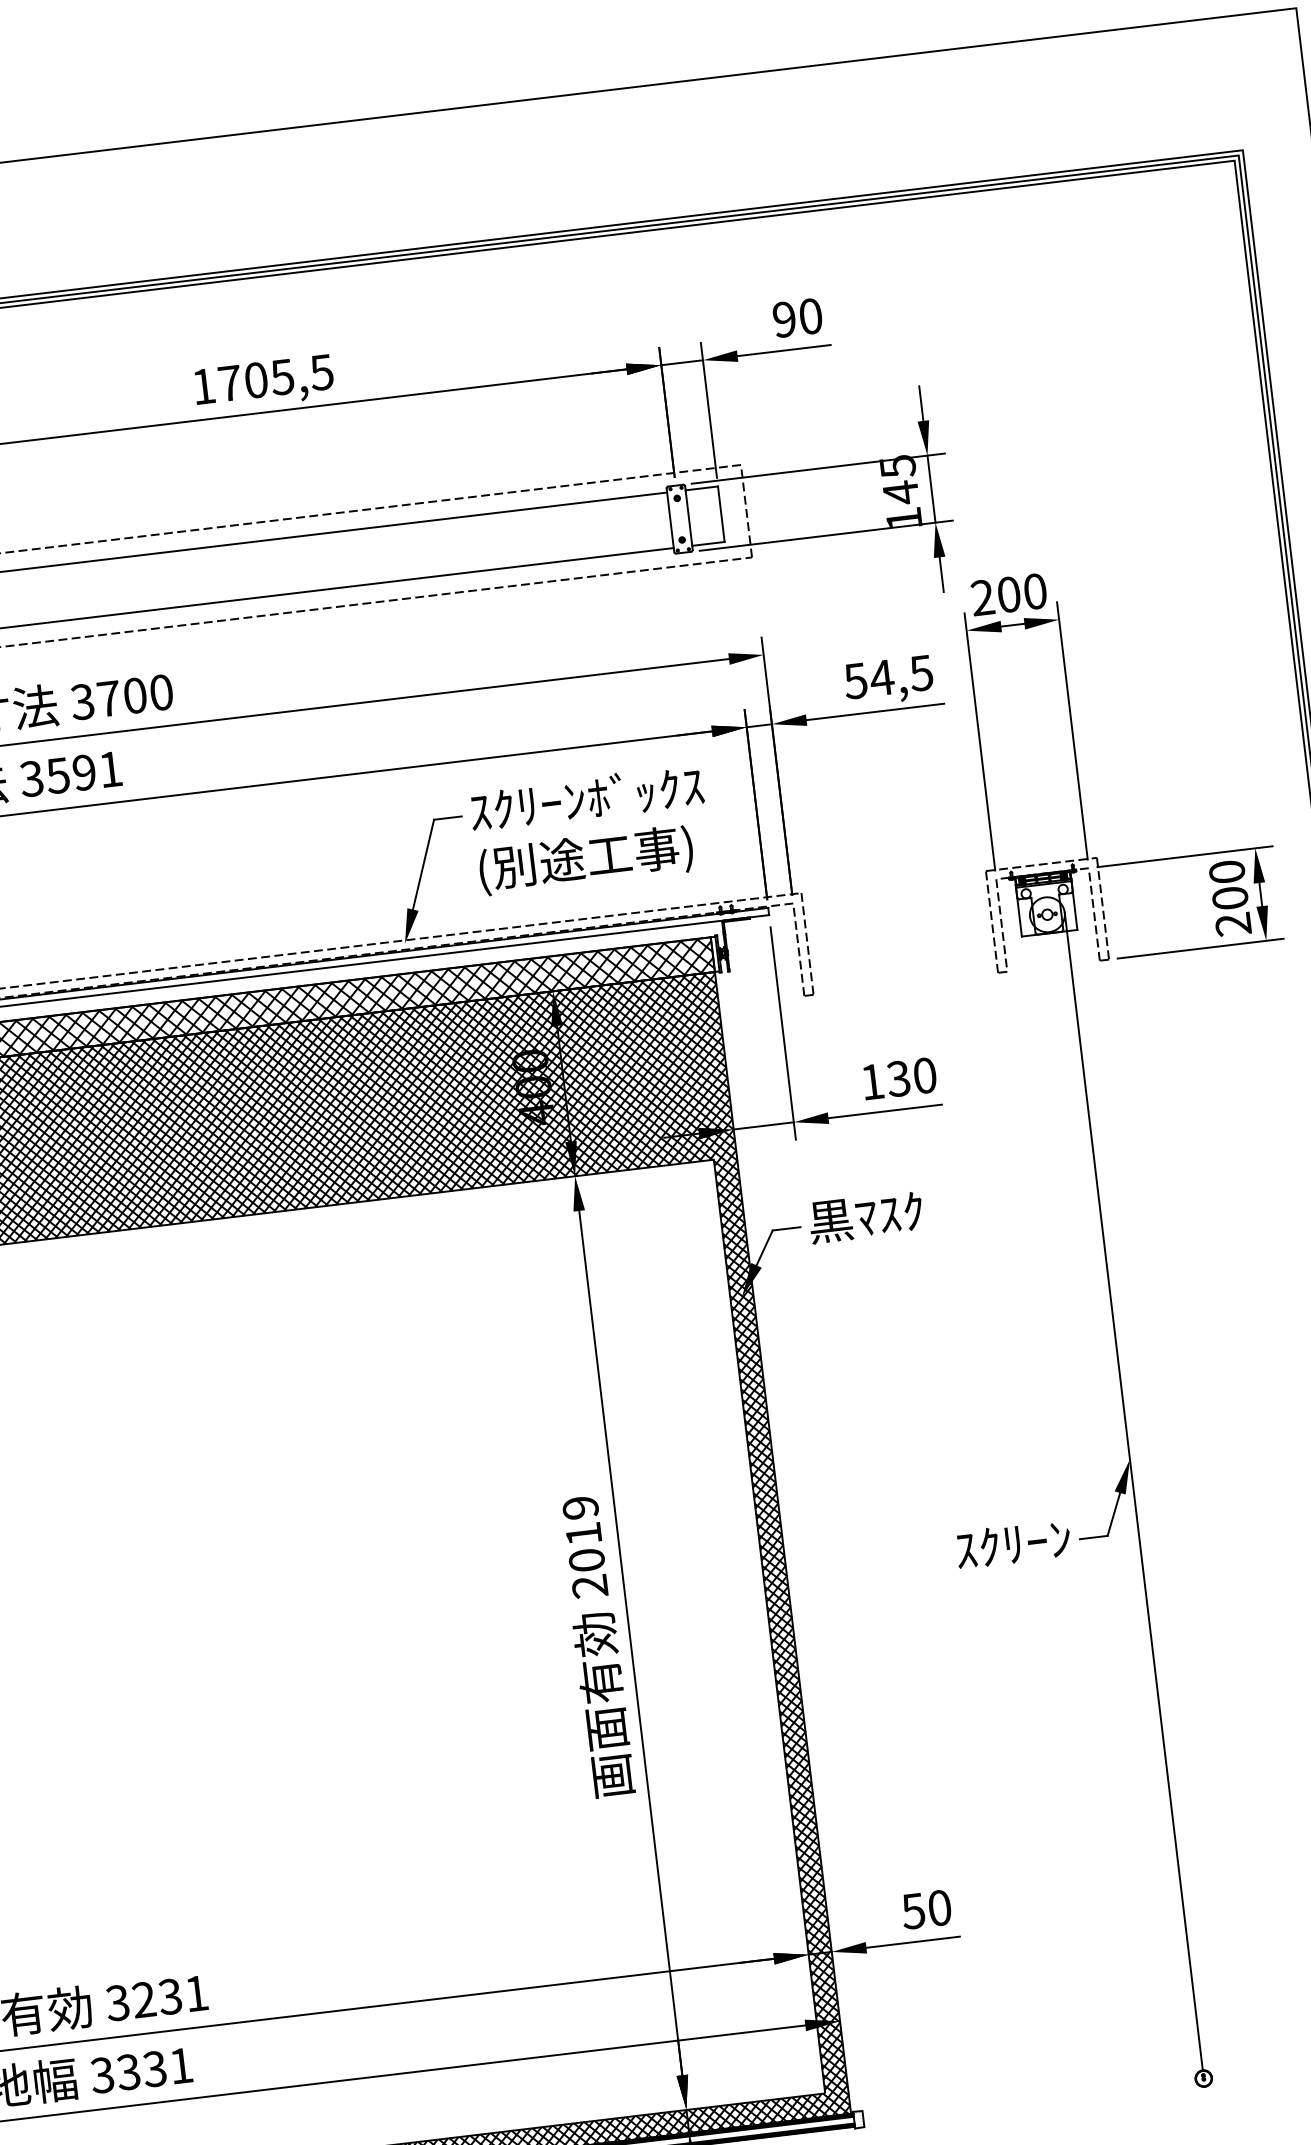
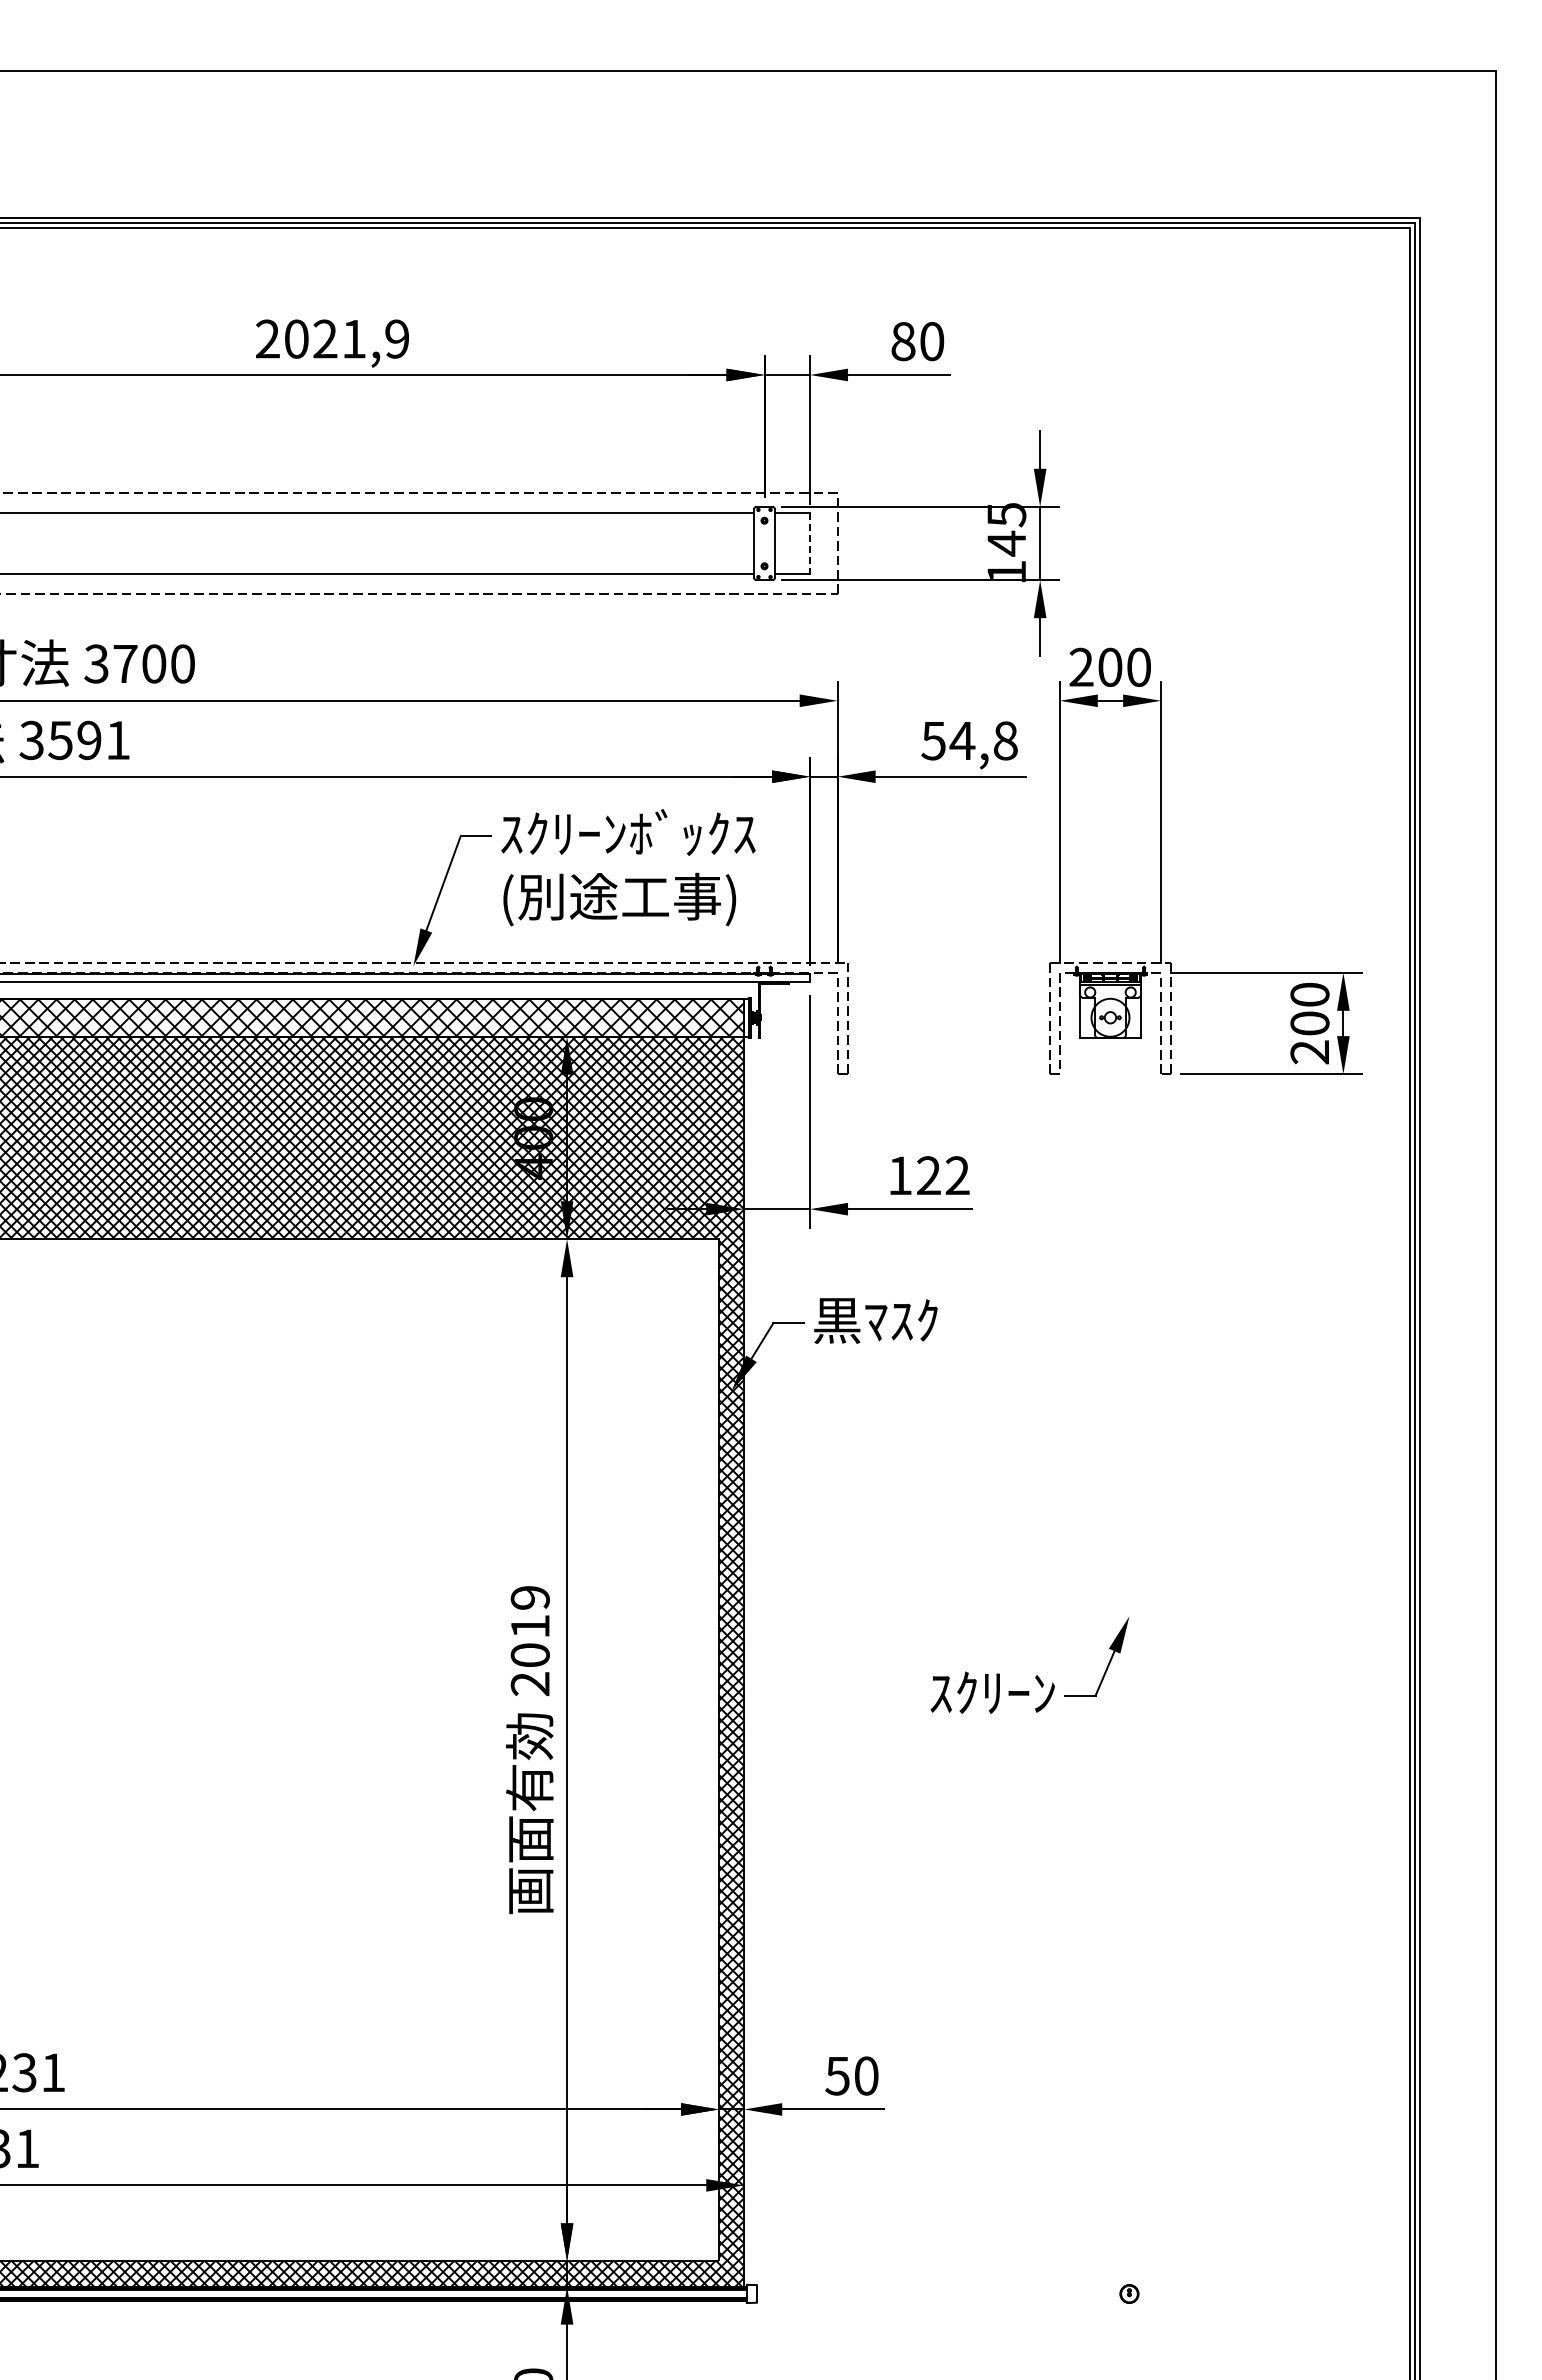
text: (784, 319) -> (903, 341), 90 -> 80
text: (262, 378) -> (332, 338), 1705,5 -> 2021,9
line: (721, 515) -> (810, 544), solid -> dashed
text: (921, 672) -> (1005, 740), 54,5 -> 54,8
text: (911, 1077) -> (942, 1175), 130 -> 122
line: (1133, 1490) -> (1129, 1650), removed

